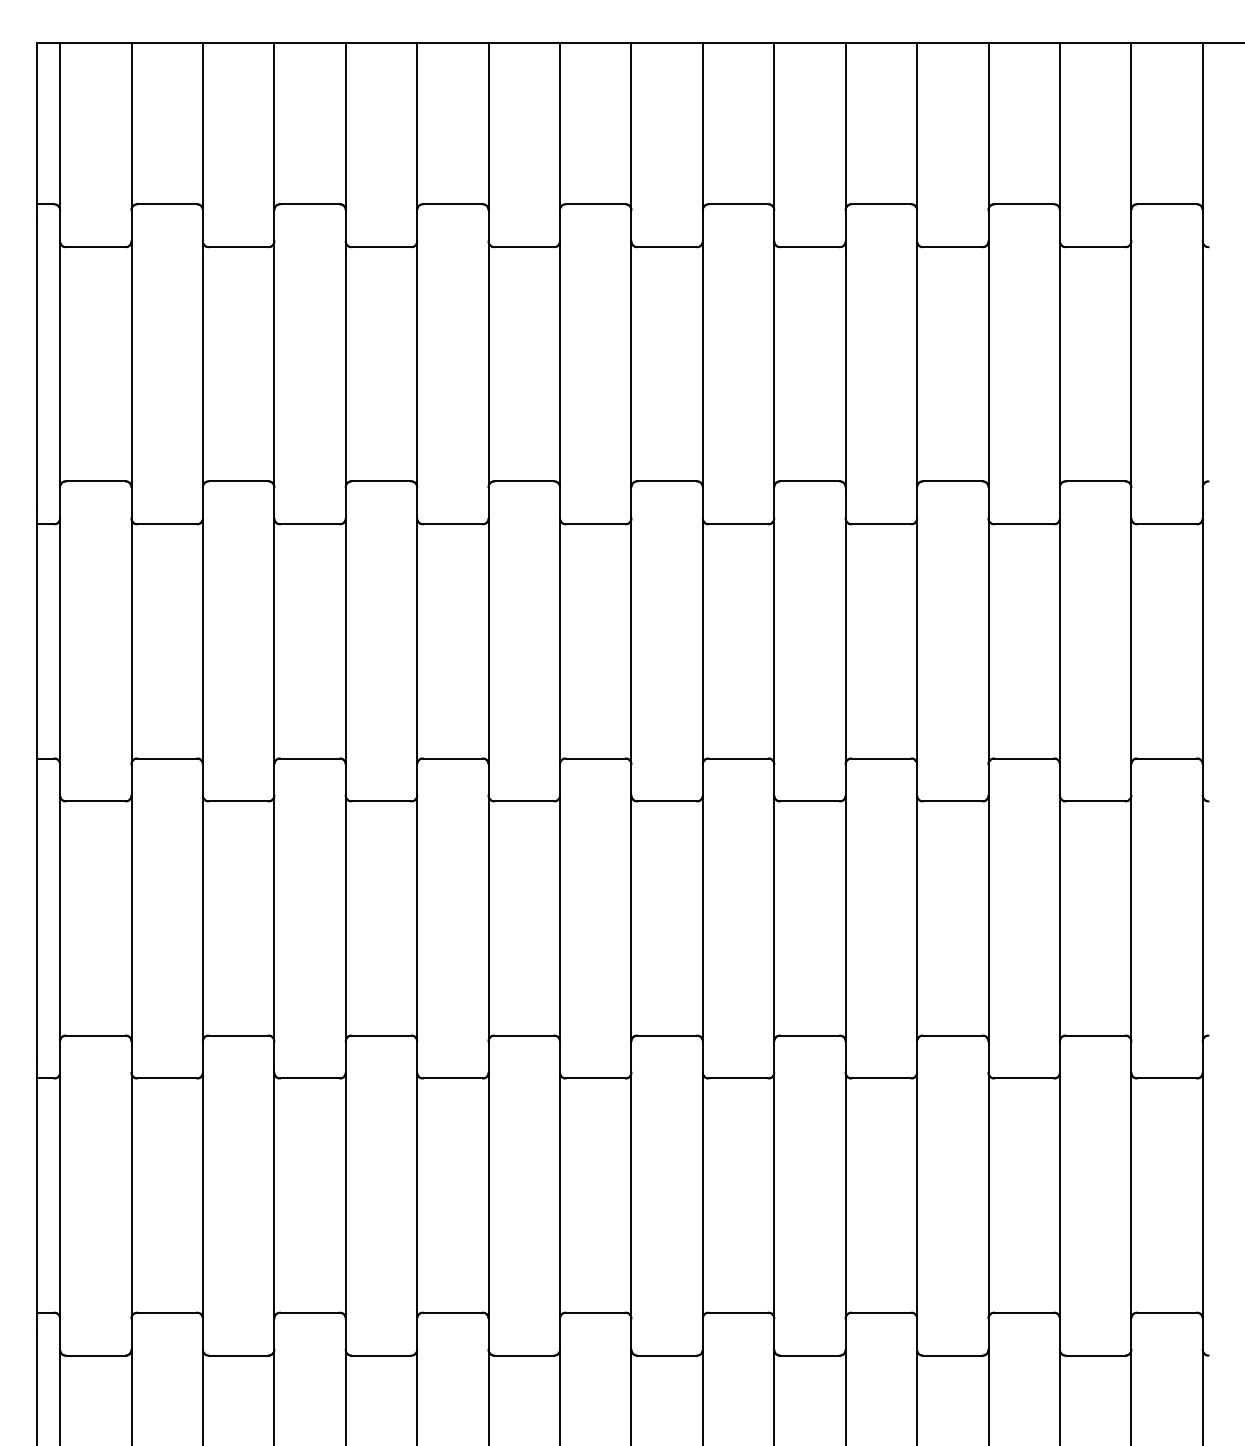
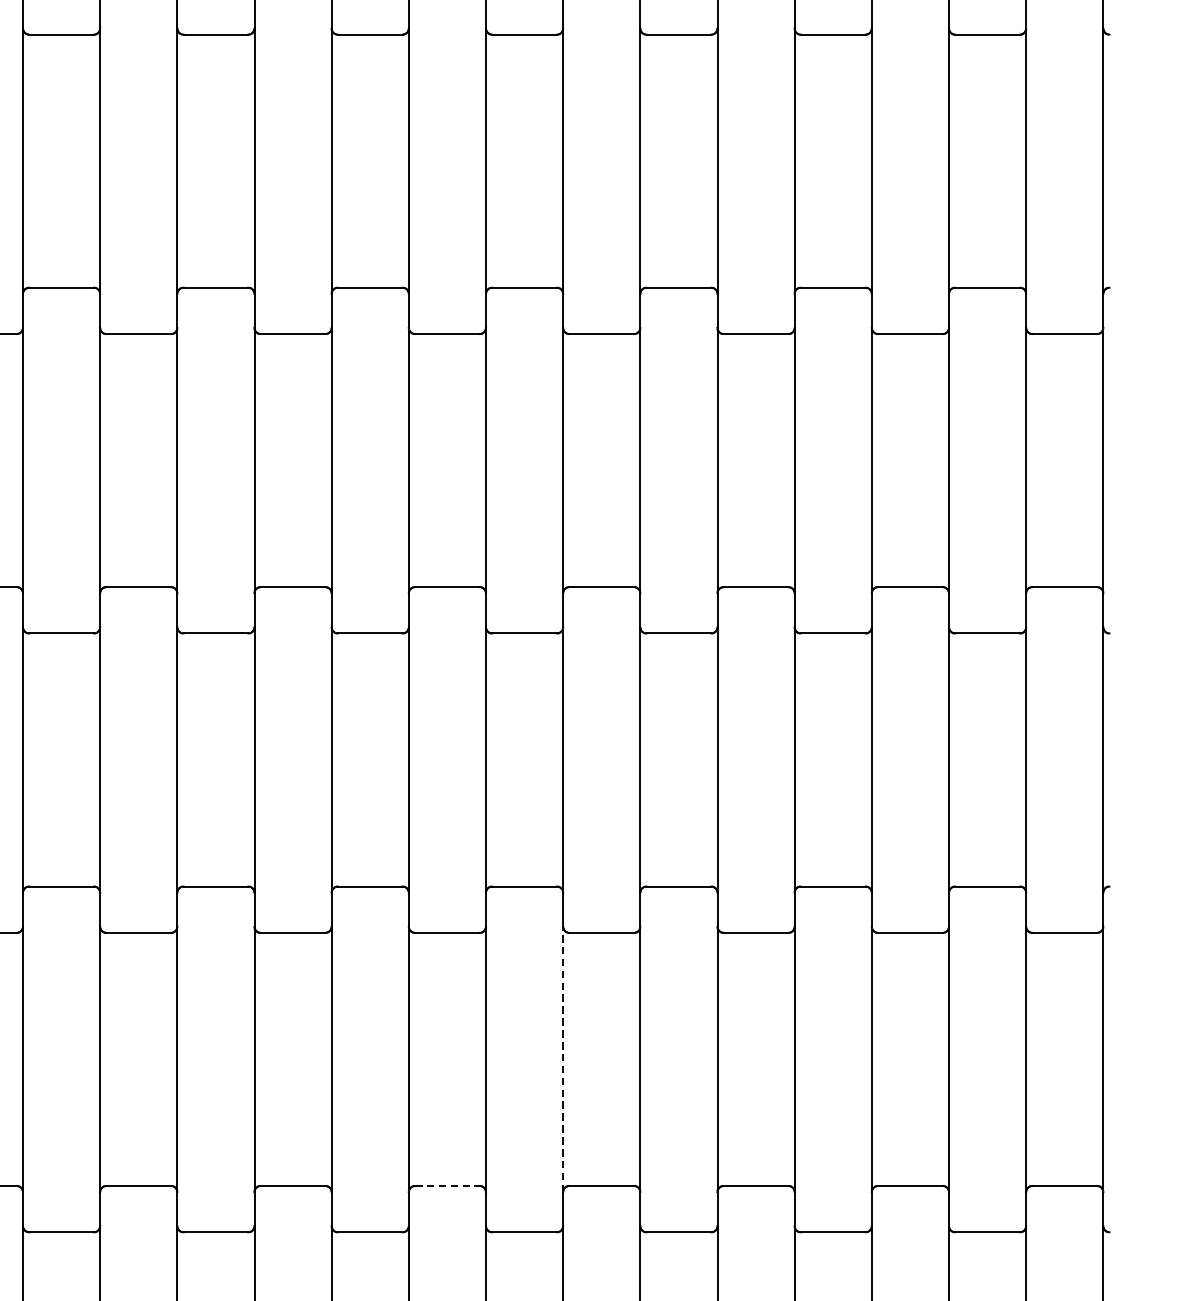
line: (702, 1195) -> (562, 1059), solid -> dashed
line: (595, 1312) -> (447, 1185), solid -> dashed

